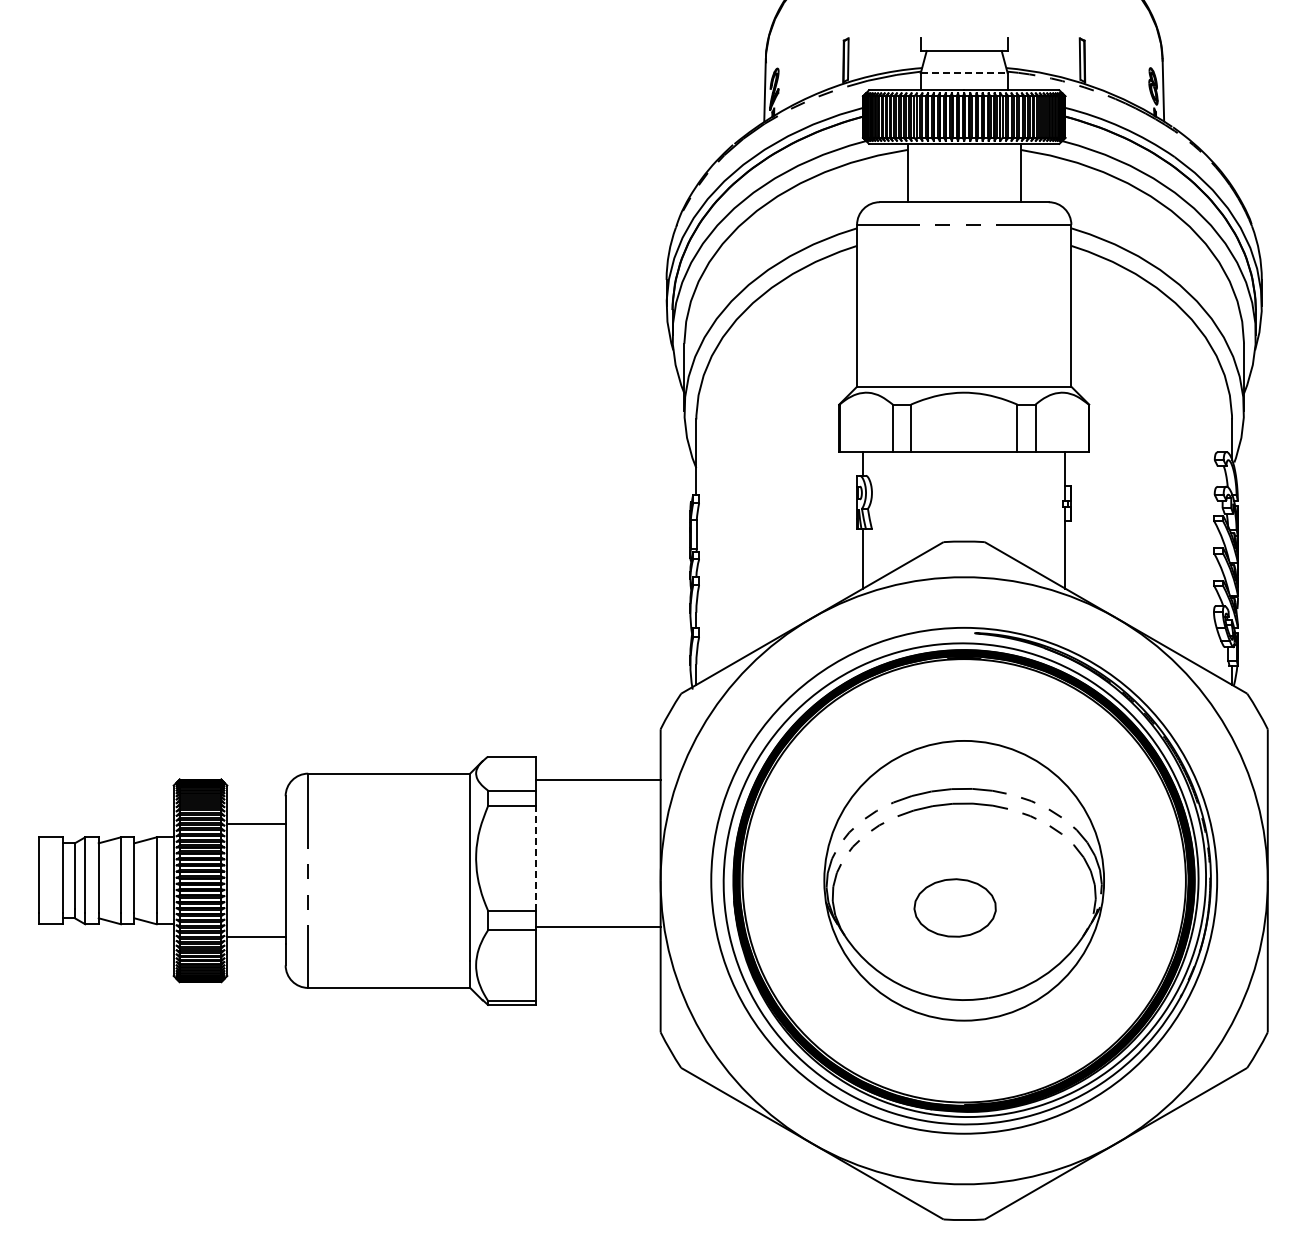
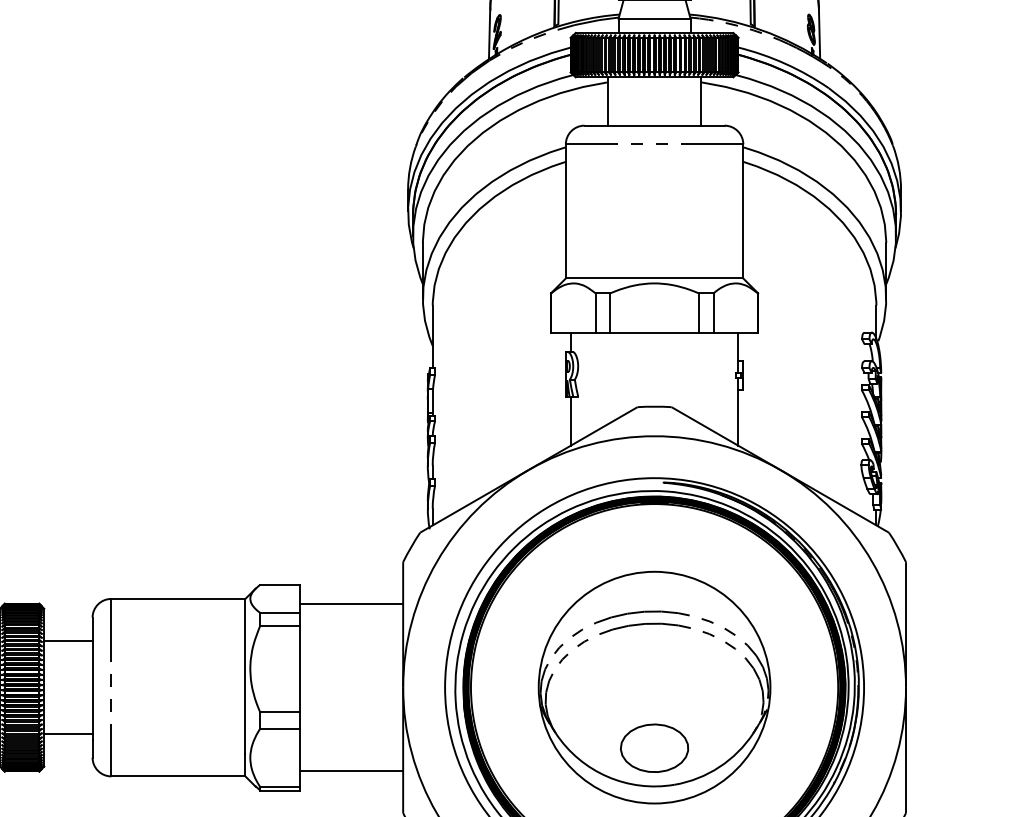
line: (964, 73) -> (654, 19), dashed -> solid
line: (535, 857) -> (299, 668), dashed -> solid
part: (954, 907) -> (653, 747), moved
line: (597, 926) -> (350, 771), moved

